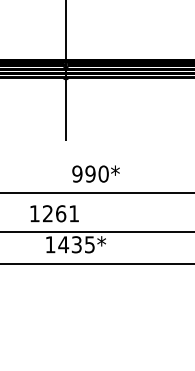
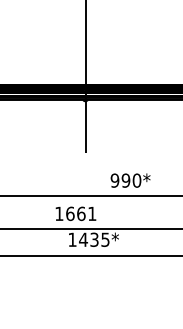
text: (95, 173) -> (130, 180), moved
text: (48, 213) -> (70, 213), 1261 -> 1661

